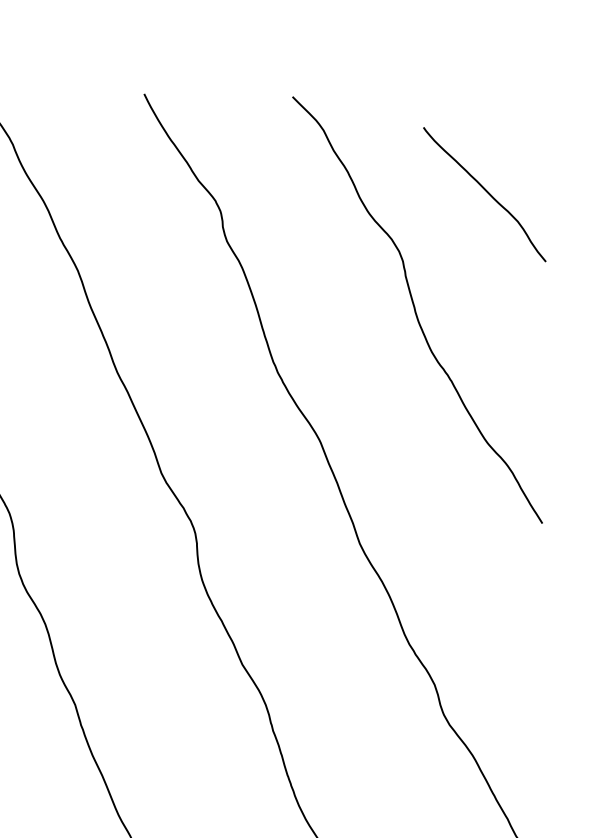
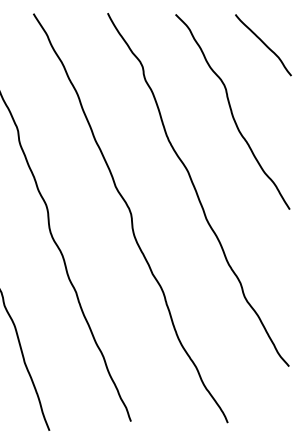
curve: (484, 193) -> (263, 44), moved

